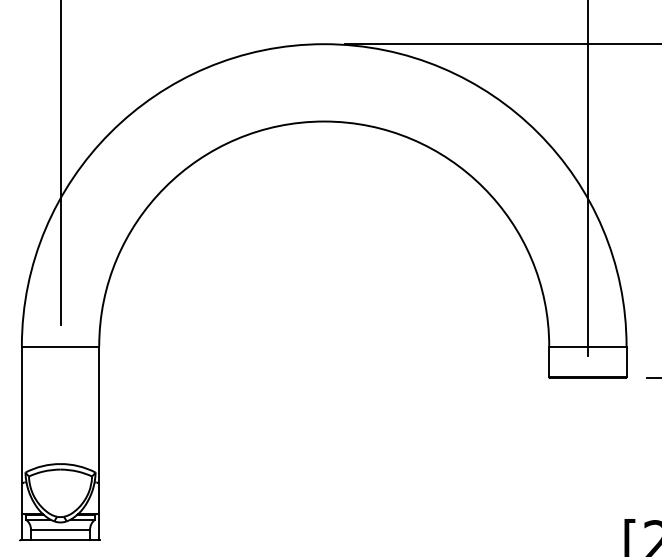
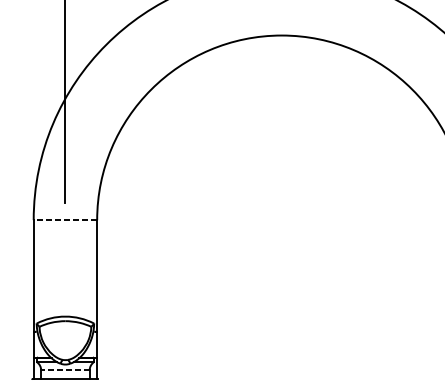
line: (60, 346) -> (65, 220), solid -> dashed
line: (60, 529) -> (65, 370), solid -> dashed

